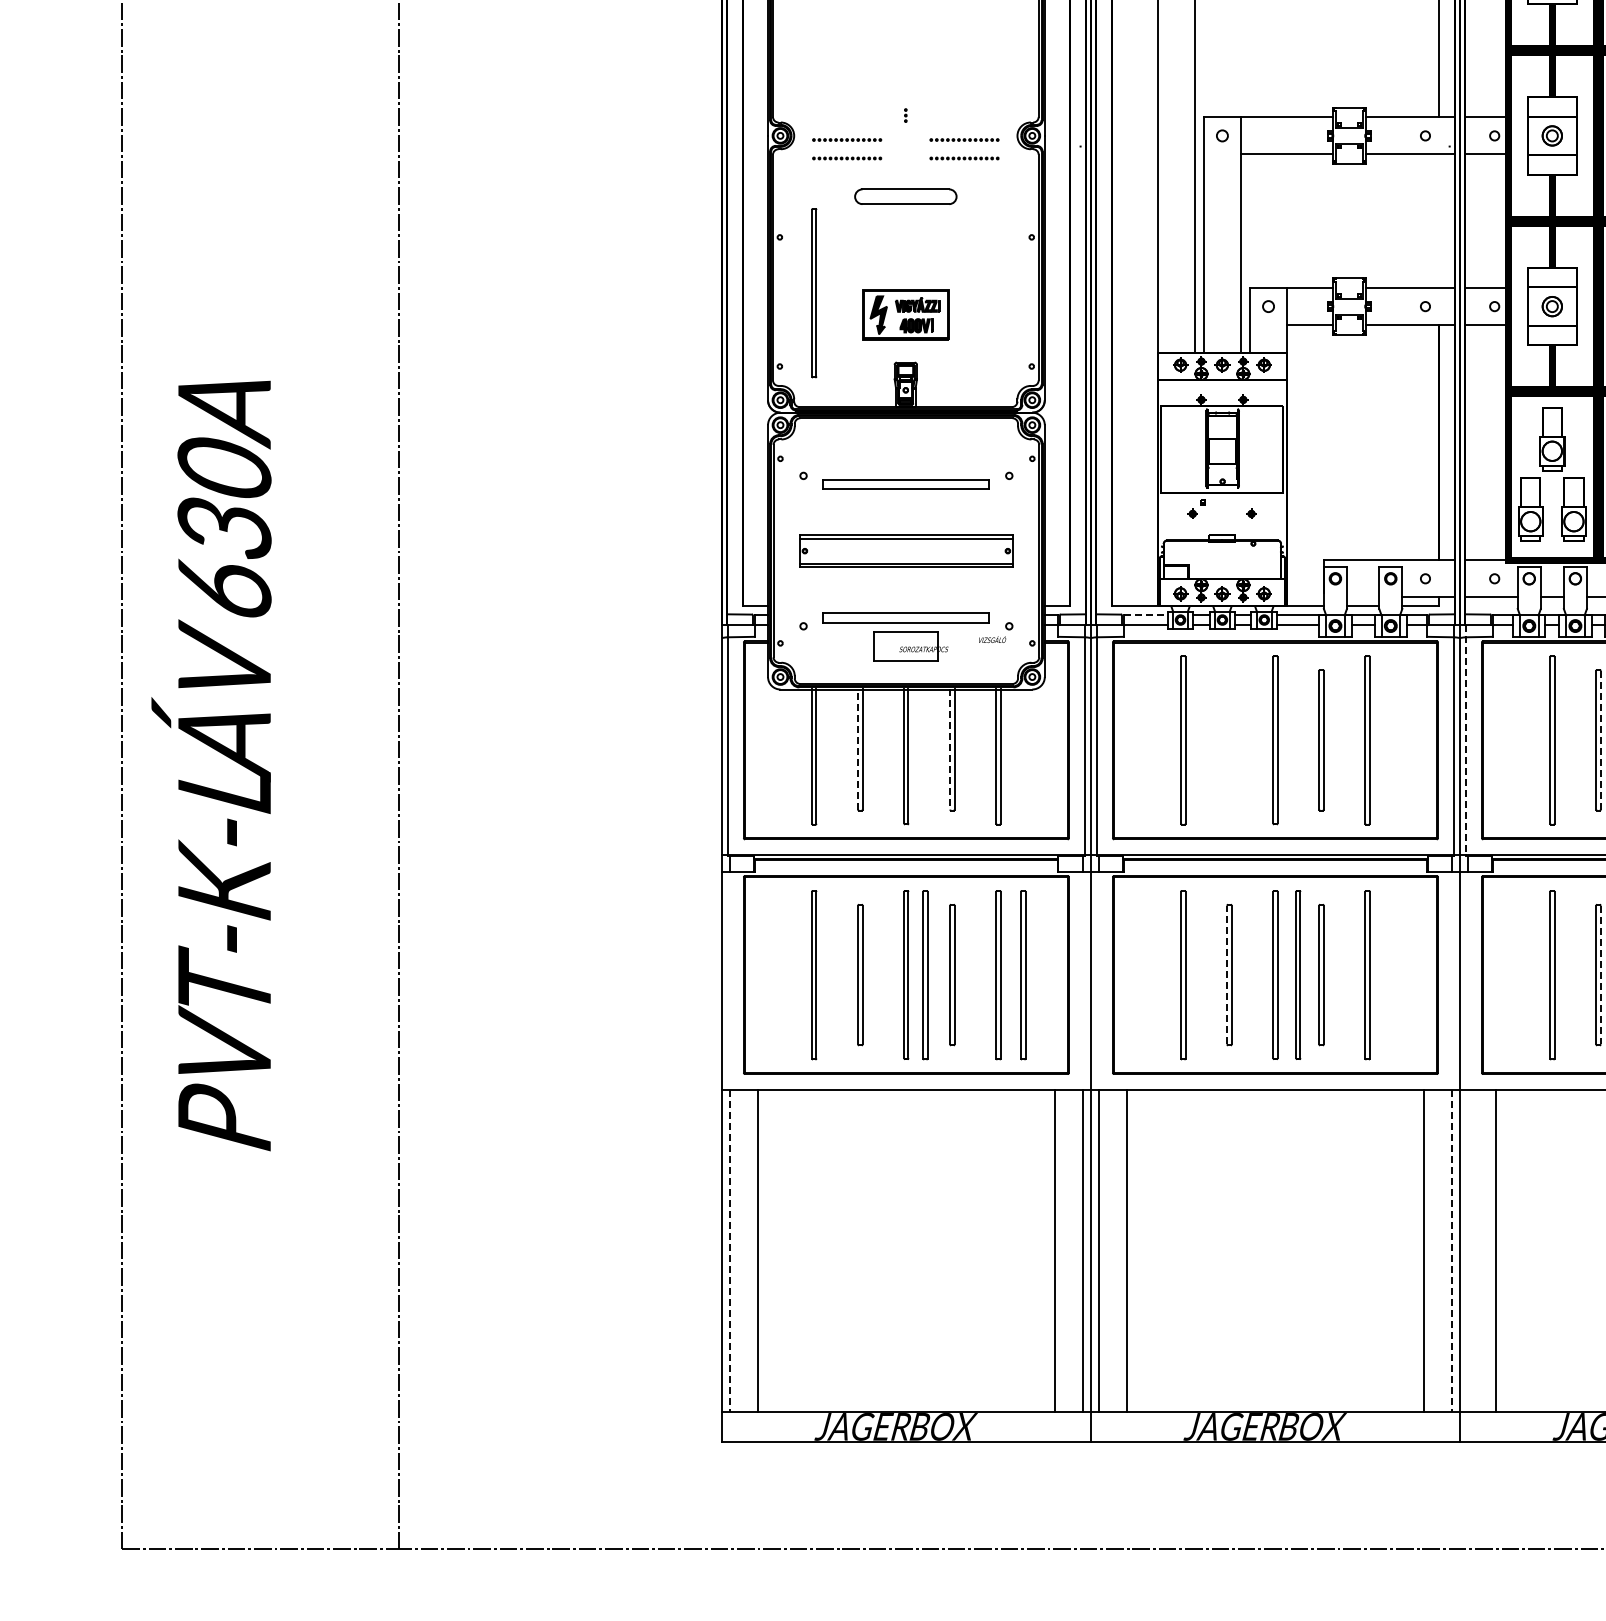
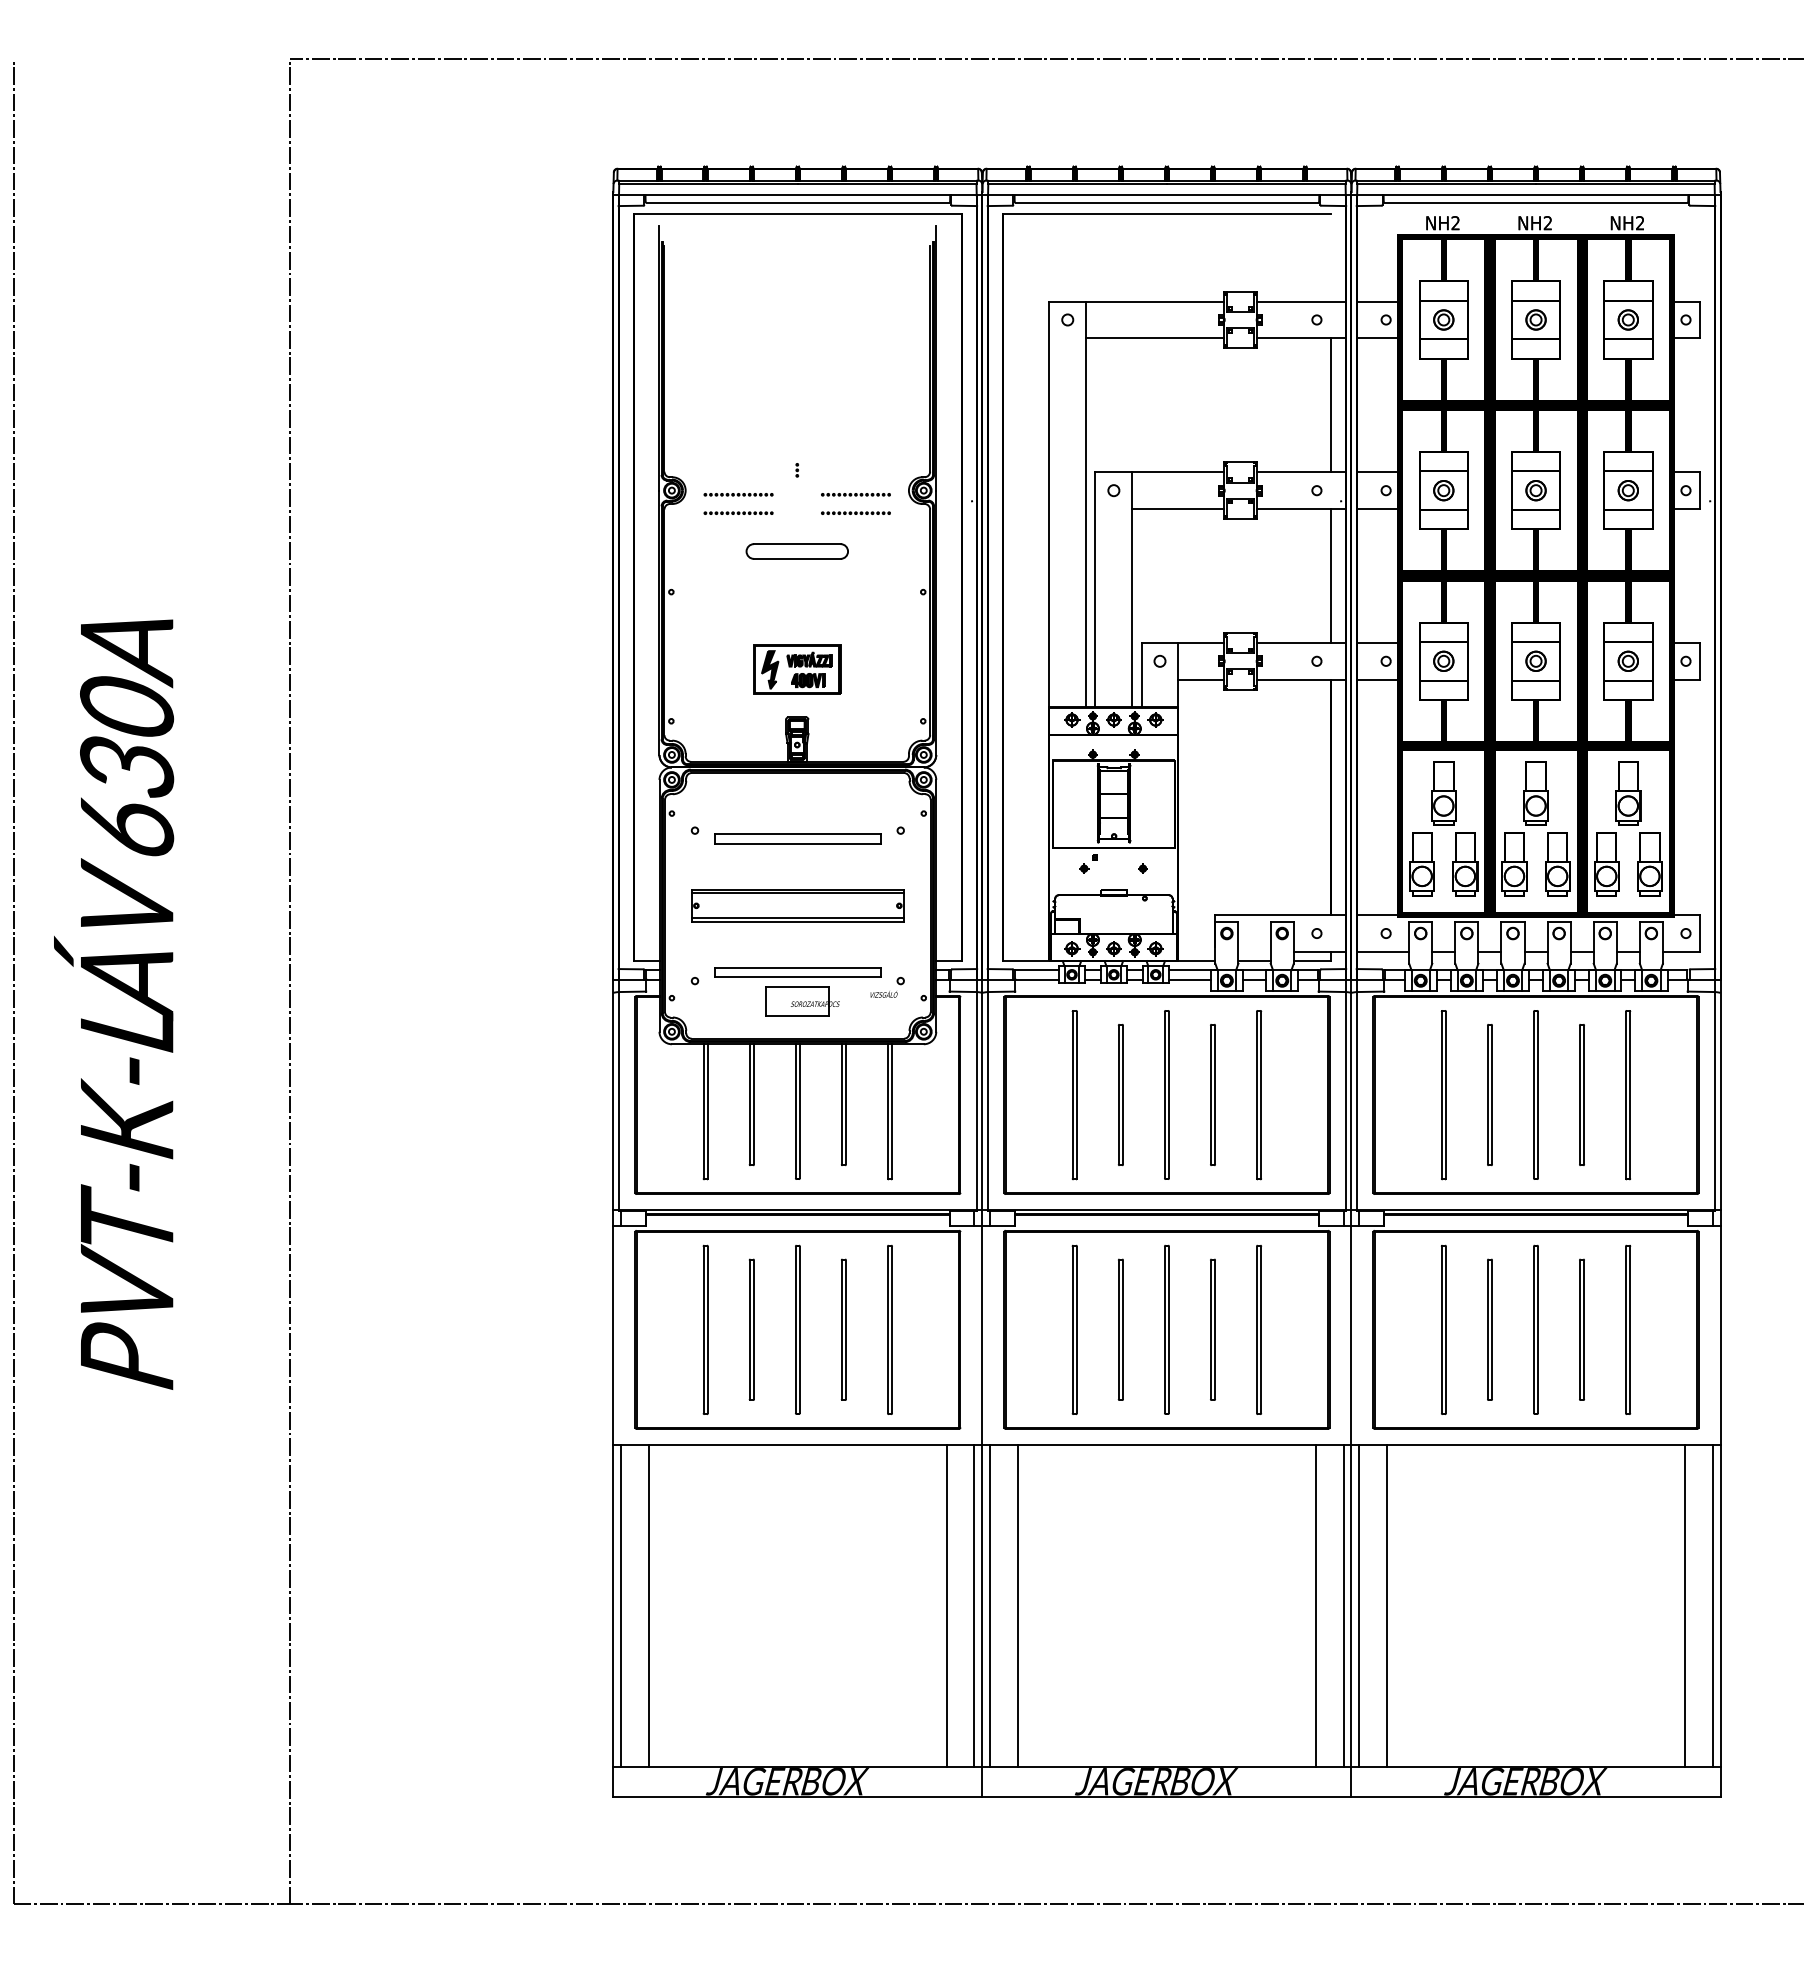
line: (1439, 220) -> (1330, 575), added
part: (814, 292) -> (705, 647), removed
line: (1146, 614) -> (1037, 969), dashed -> solid
part: (1229, 740) -> (1120, 1095), added
line: (1466, 740) -> (1357, 1095), dashed -> solid
line: (1601, 740) -> (1492, 1095), dashed -> solid
line: (858, 748) -> (749, 1103), dashed -> solid
line: (950, 749) -> (841, 1104), dashed -> solid
text: (212, 765) -> (114, 1004), moved
part: (925, 974) -> (816, 1329), removed
part: (1023, 974) -> (914, 1329), removed
line: (1227, 974) -> (1118, 1329), dashed -> solid
part: (1298, 974) -> (1189, 1329), removed
line: (1601, 975) -> (1492, 1330), dashed -> solid
line: (730, 1250) -> (621, 1605), dashed -> solid
line: (1452, 1250) -> (1343, 1605), dashed -> solid
line: (1468, 1250) -> (1359, 1605), added

